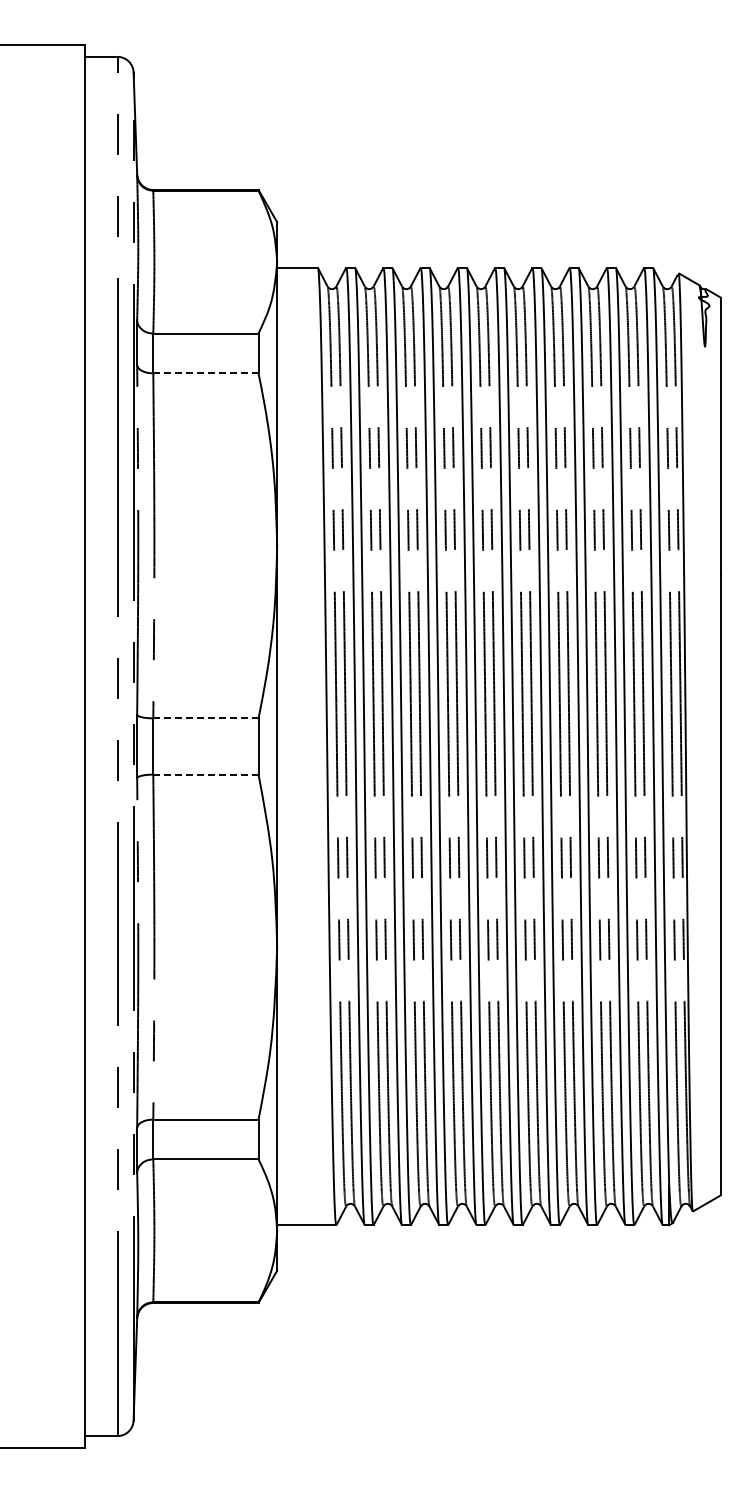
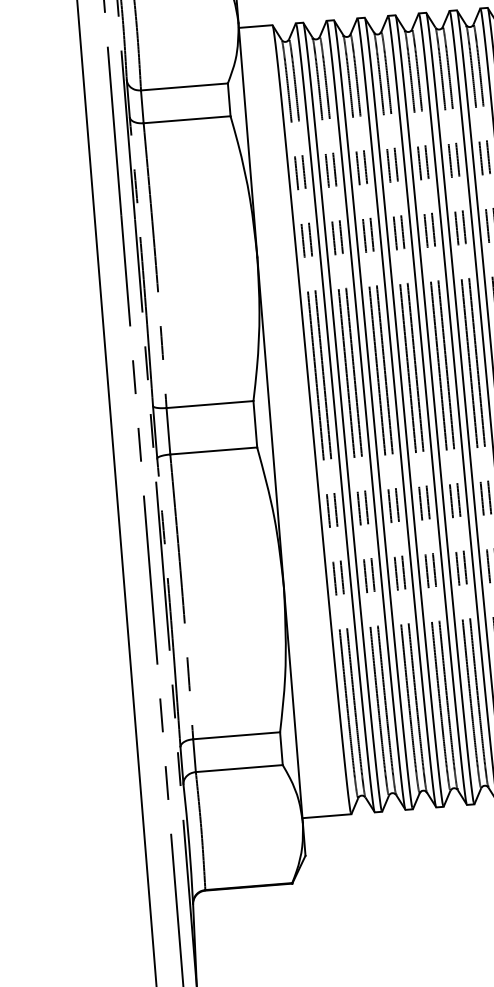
line: (205, 373) -> (186, 119), dashed -> solid
line: (205, 718) -> (209, 404), dashed -> solid
line: (205, 774) -> (213, 450), dashed -> solid

